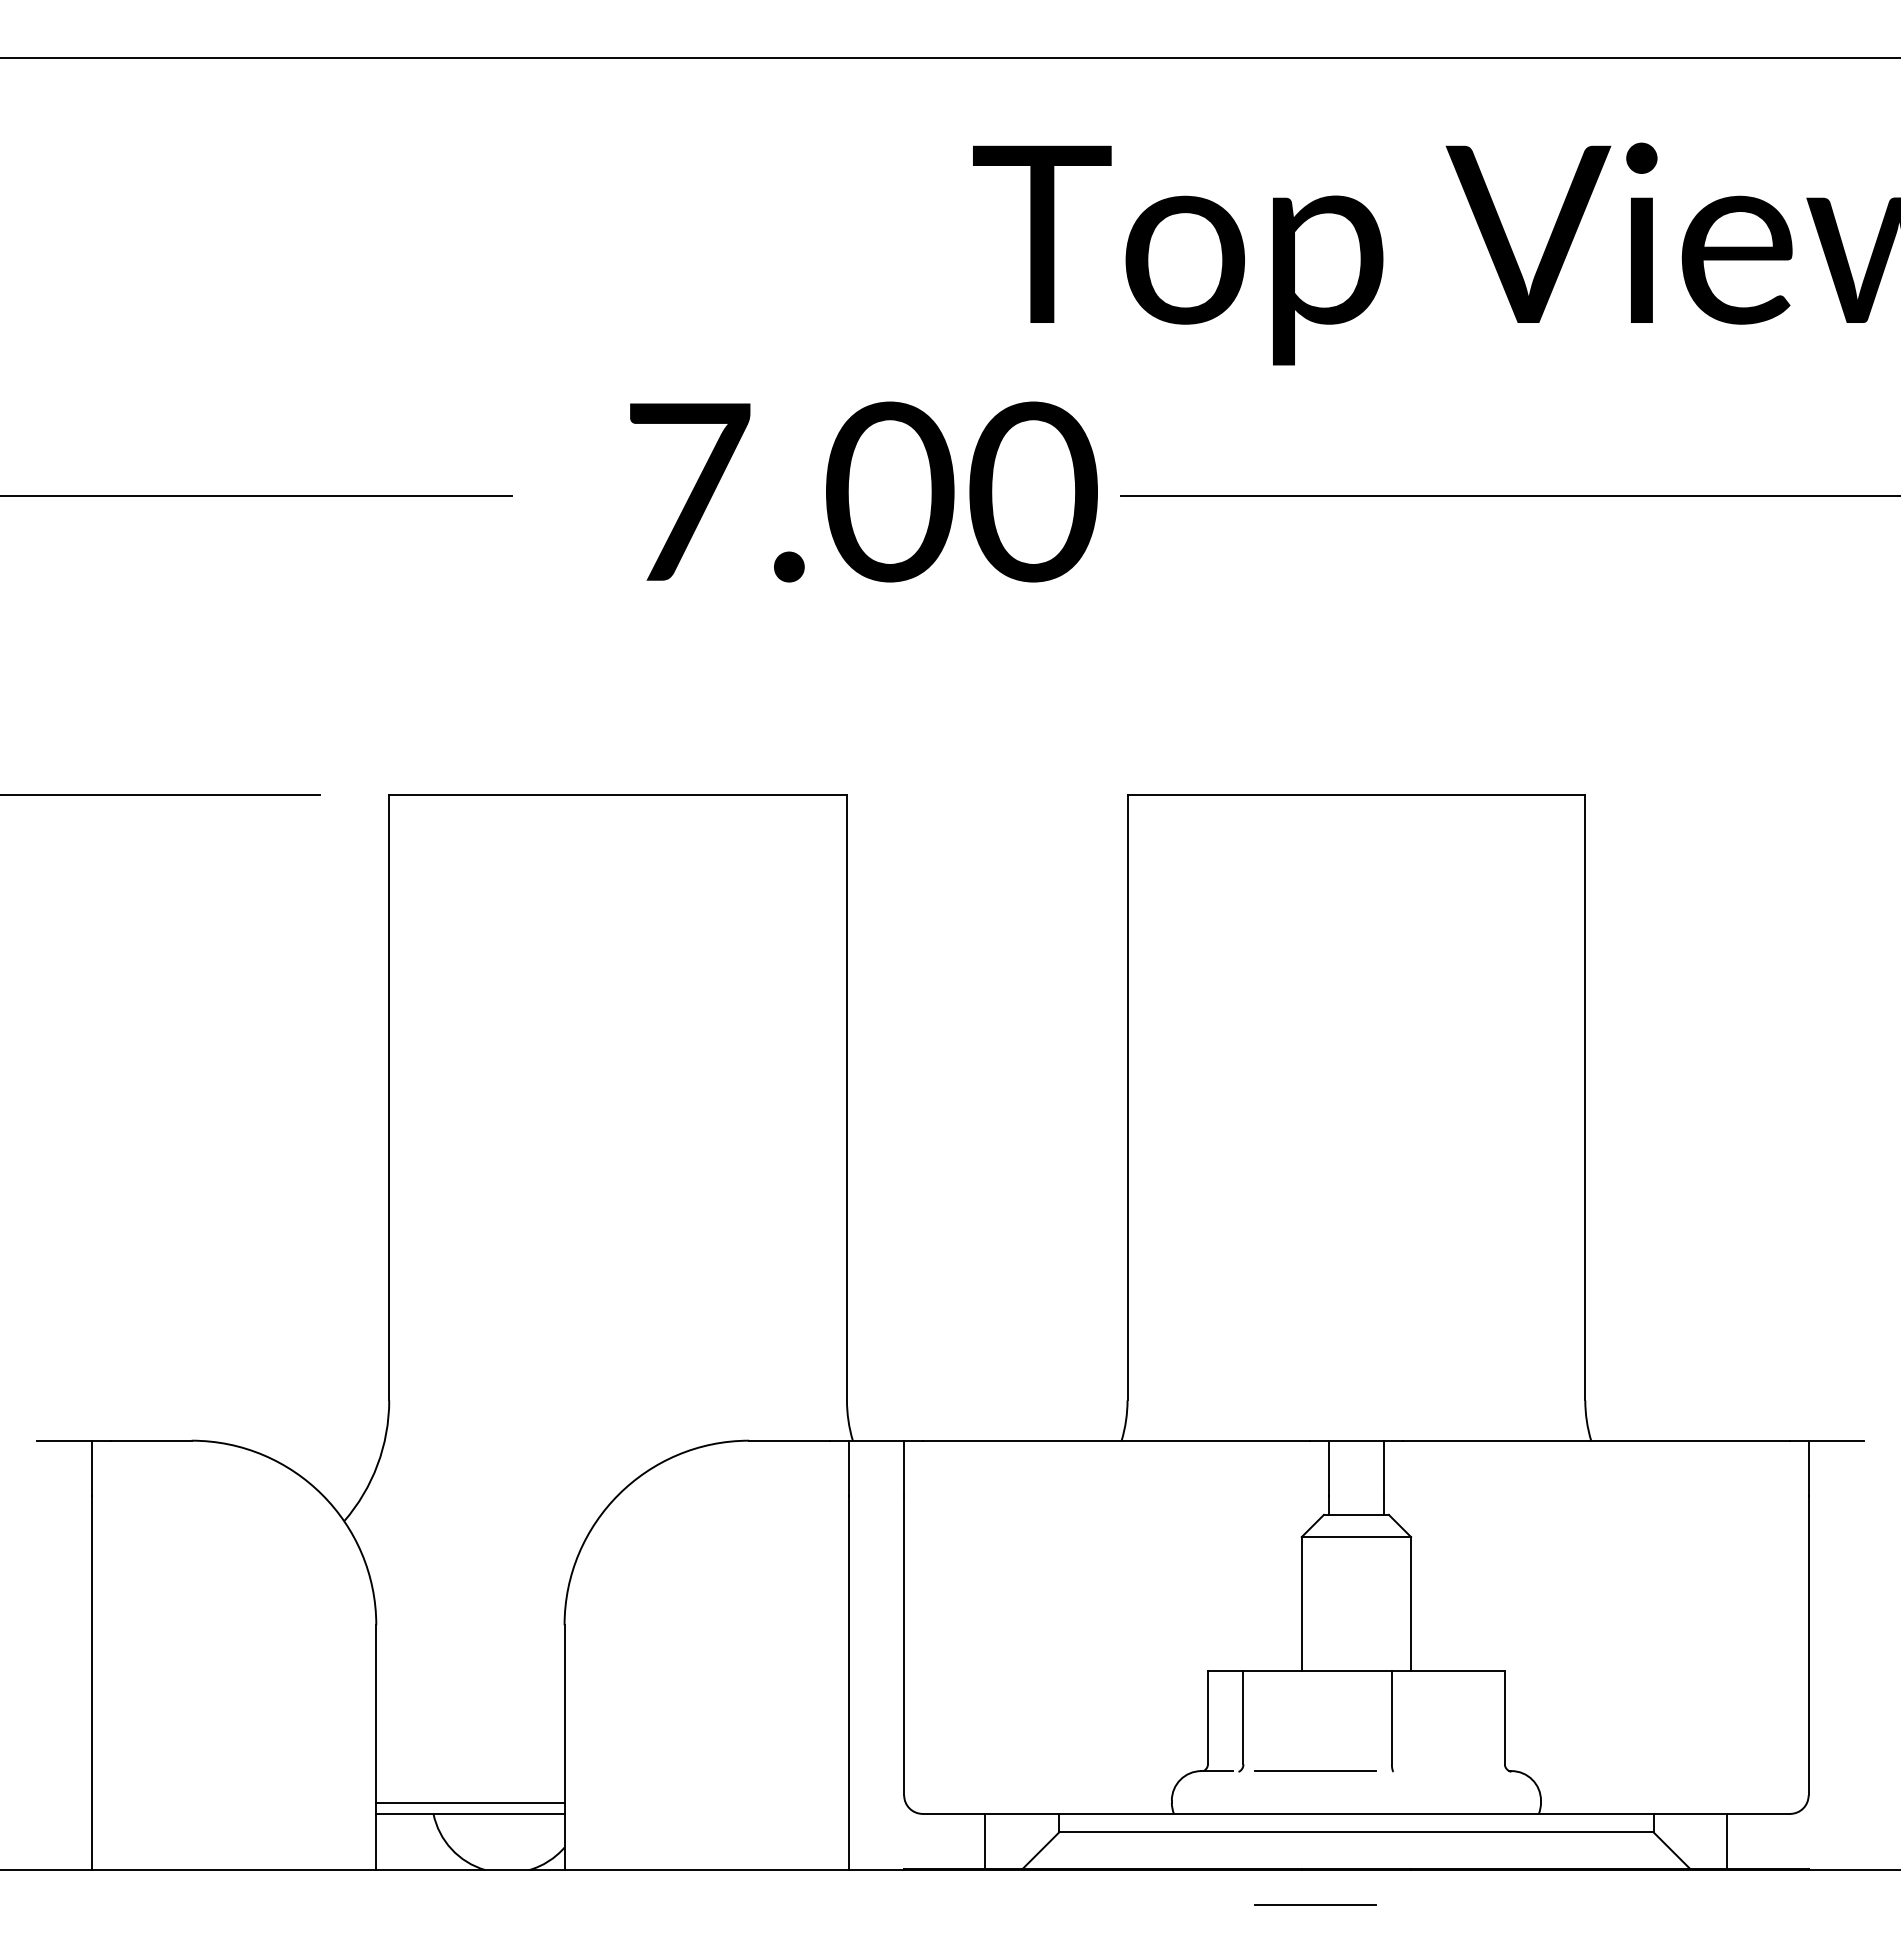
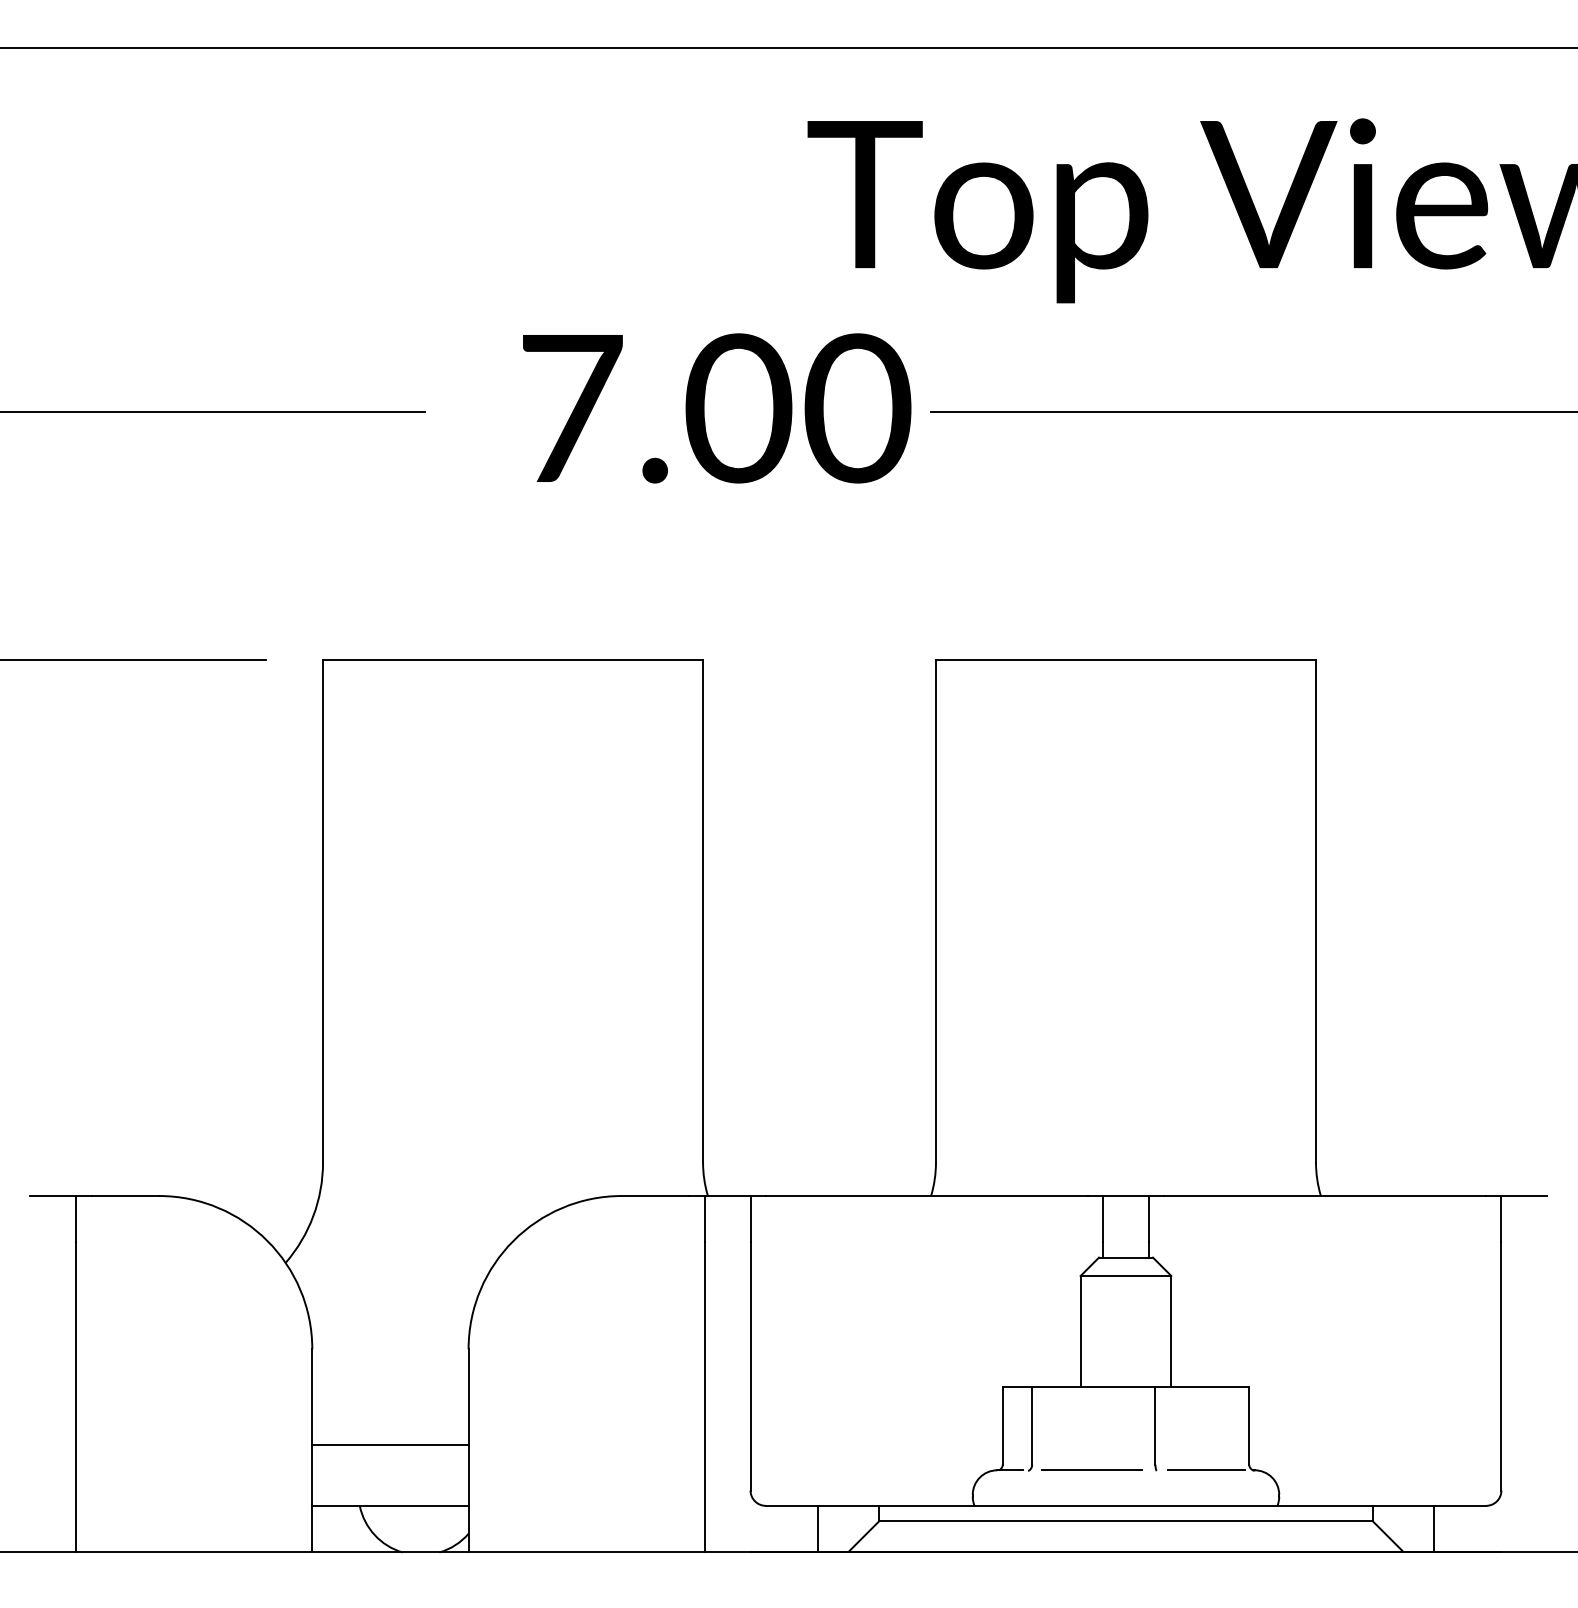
line: (1453, 1771) -> (1206, 1470), added
line: (470, 1803) -> (390, 1444), moved
line: (1315, 1904) -> (1092, 1581), removed

